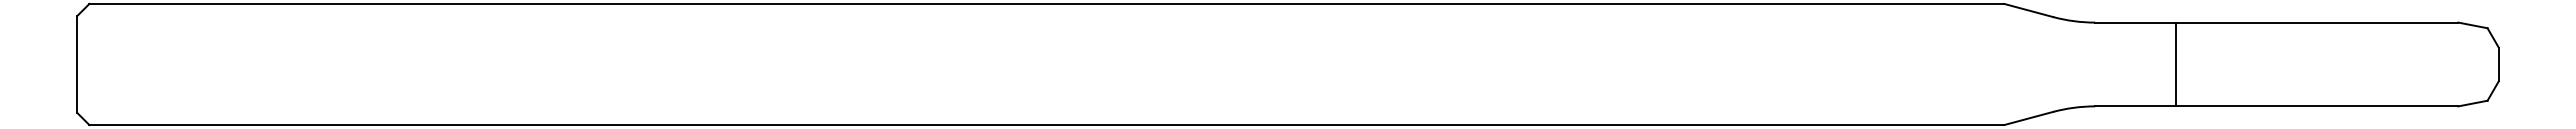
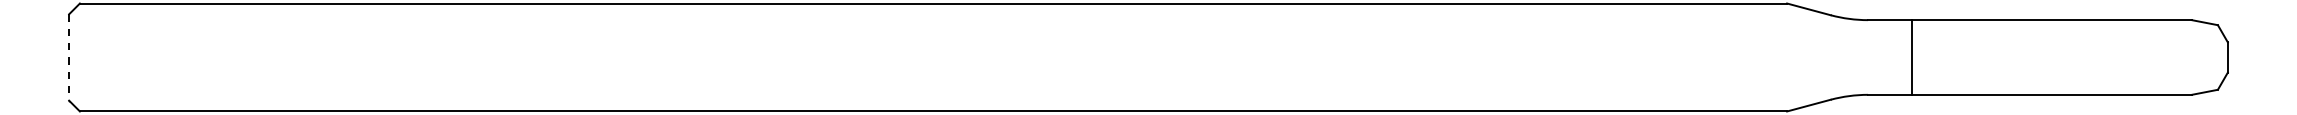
line: (77, 64) -> (69, 57), solid -> dashed
line: (2175, 64) -> (1911, 57), moved

